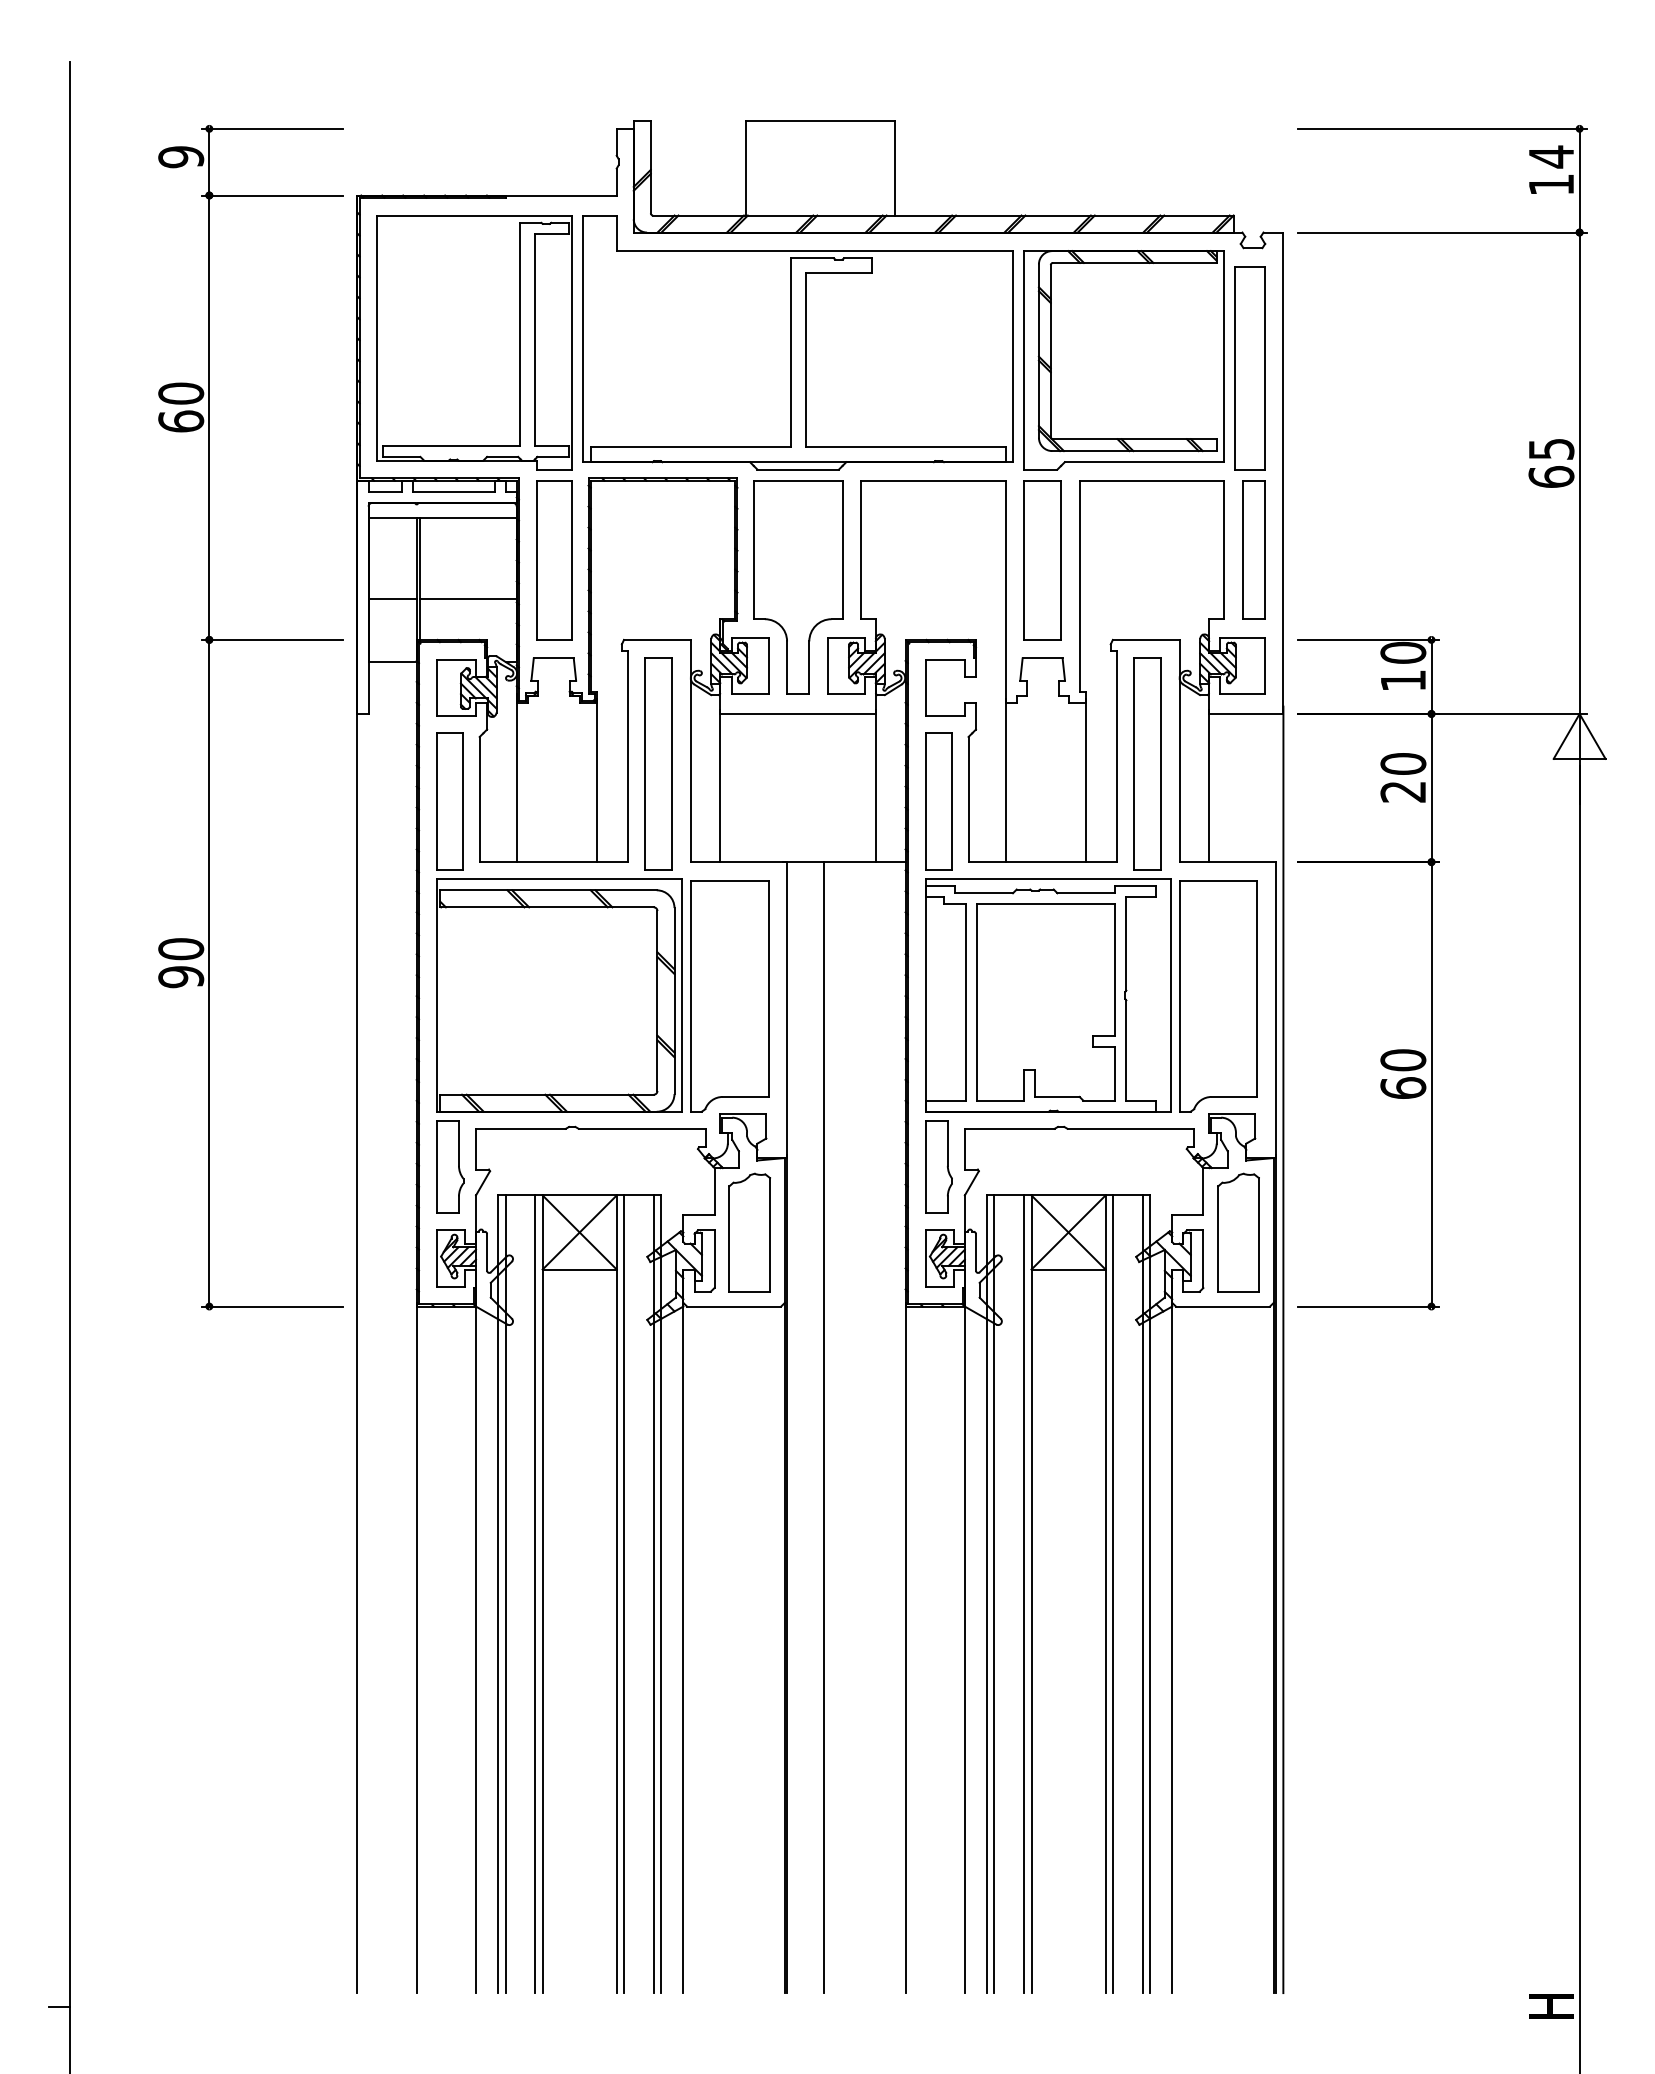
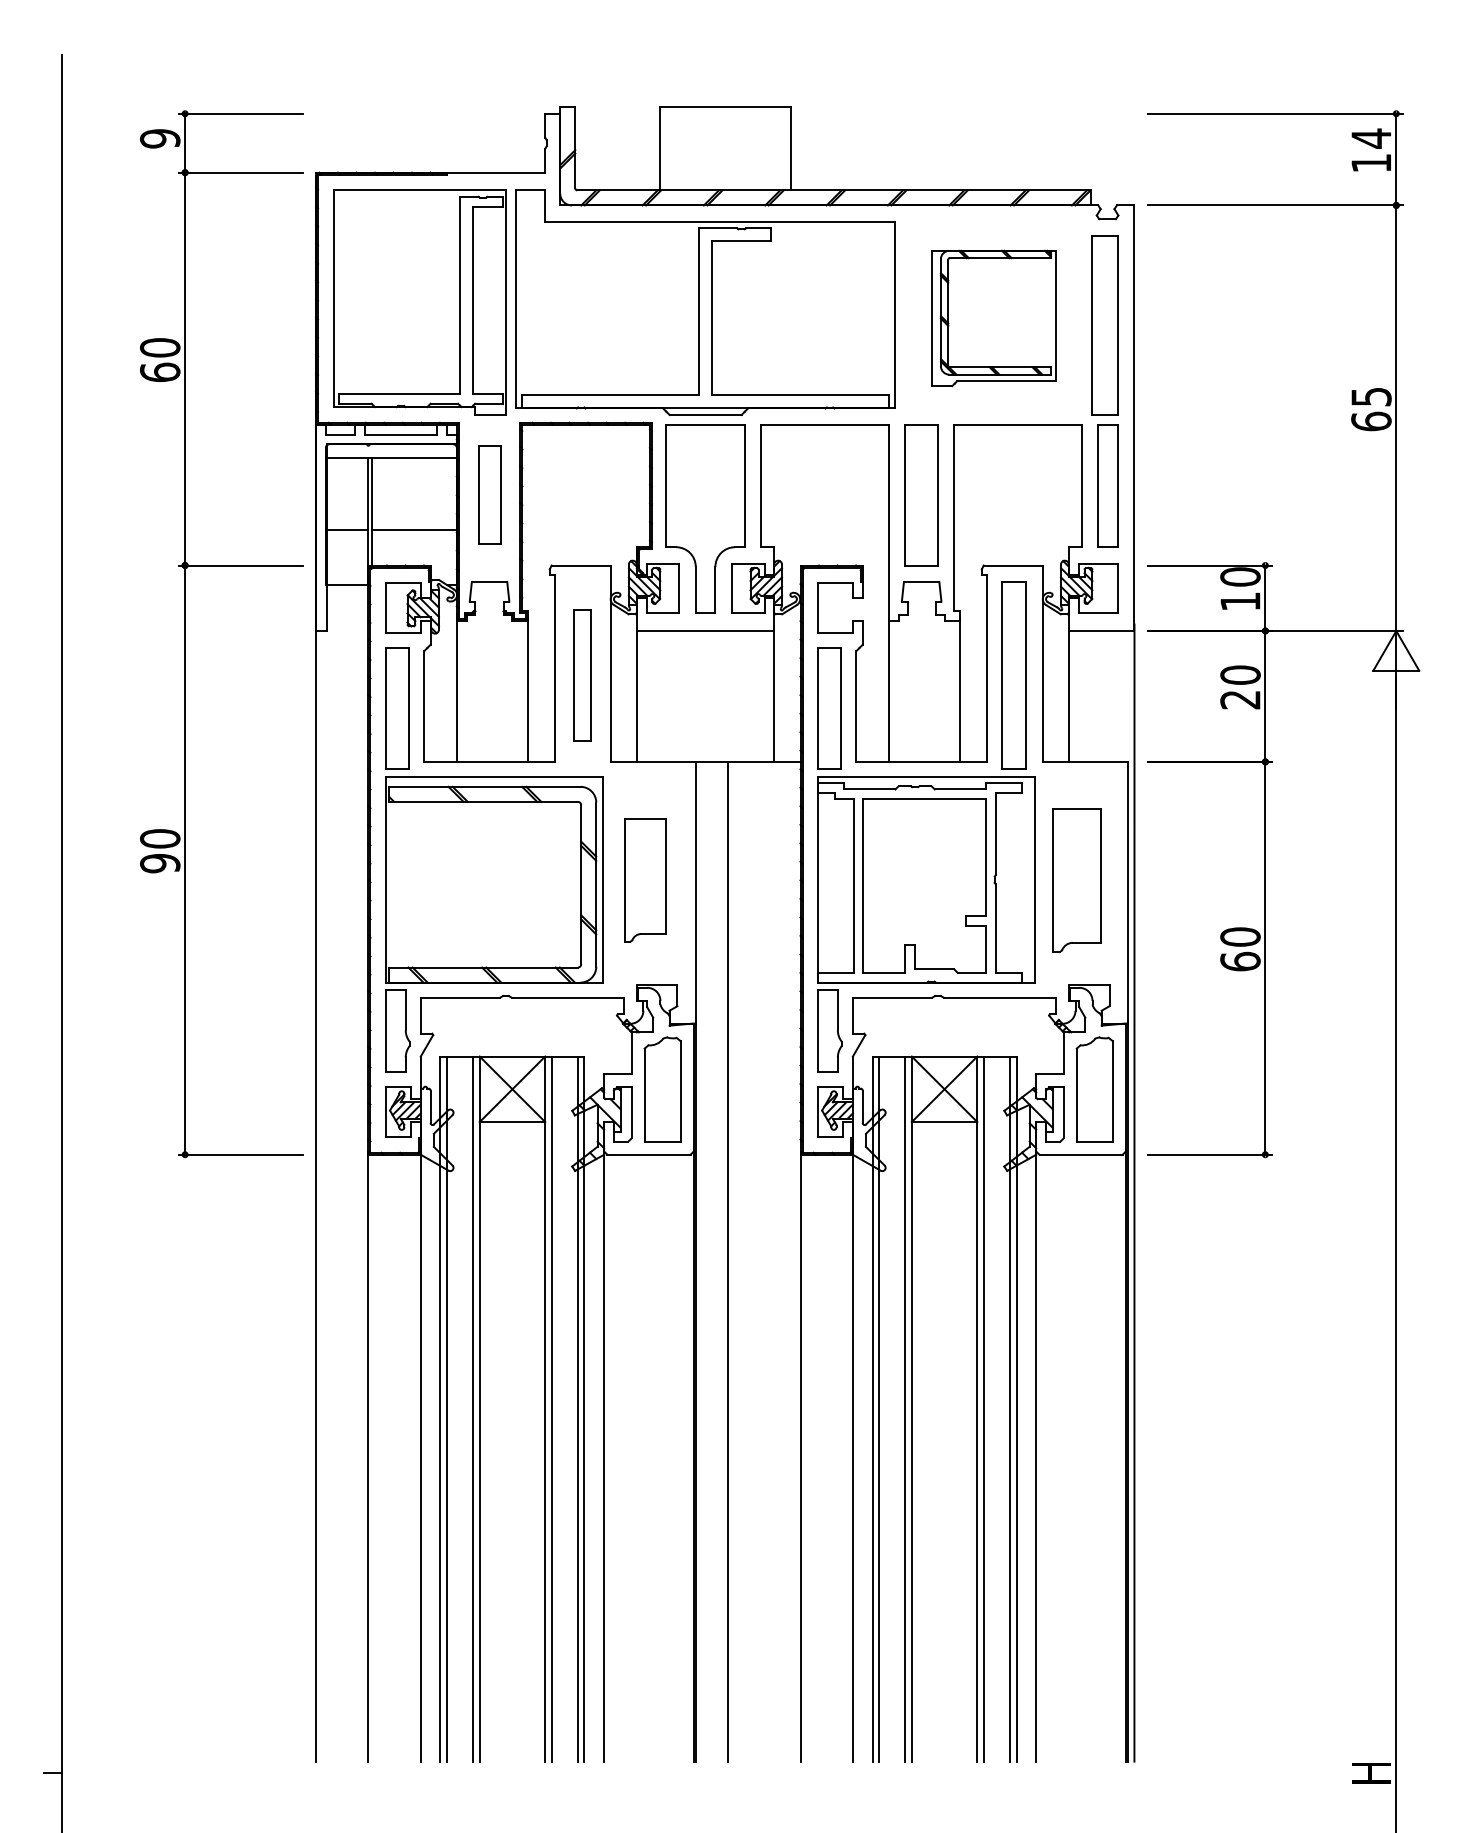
part: (1123, 360) -> (993, 318), size x0.7
part: (554, 560) -> (490, 495), size x0.7
part: (658, 763) -> (582, 674), size x0.7
part: (729, 996) -> (644, 880), size x0.6
part: (1218, 996) -> (1077, 880), size x0.7

